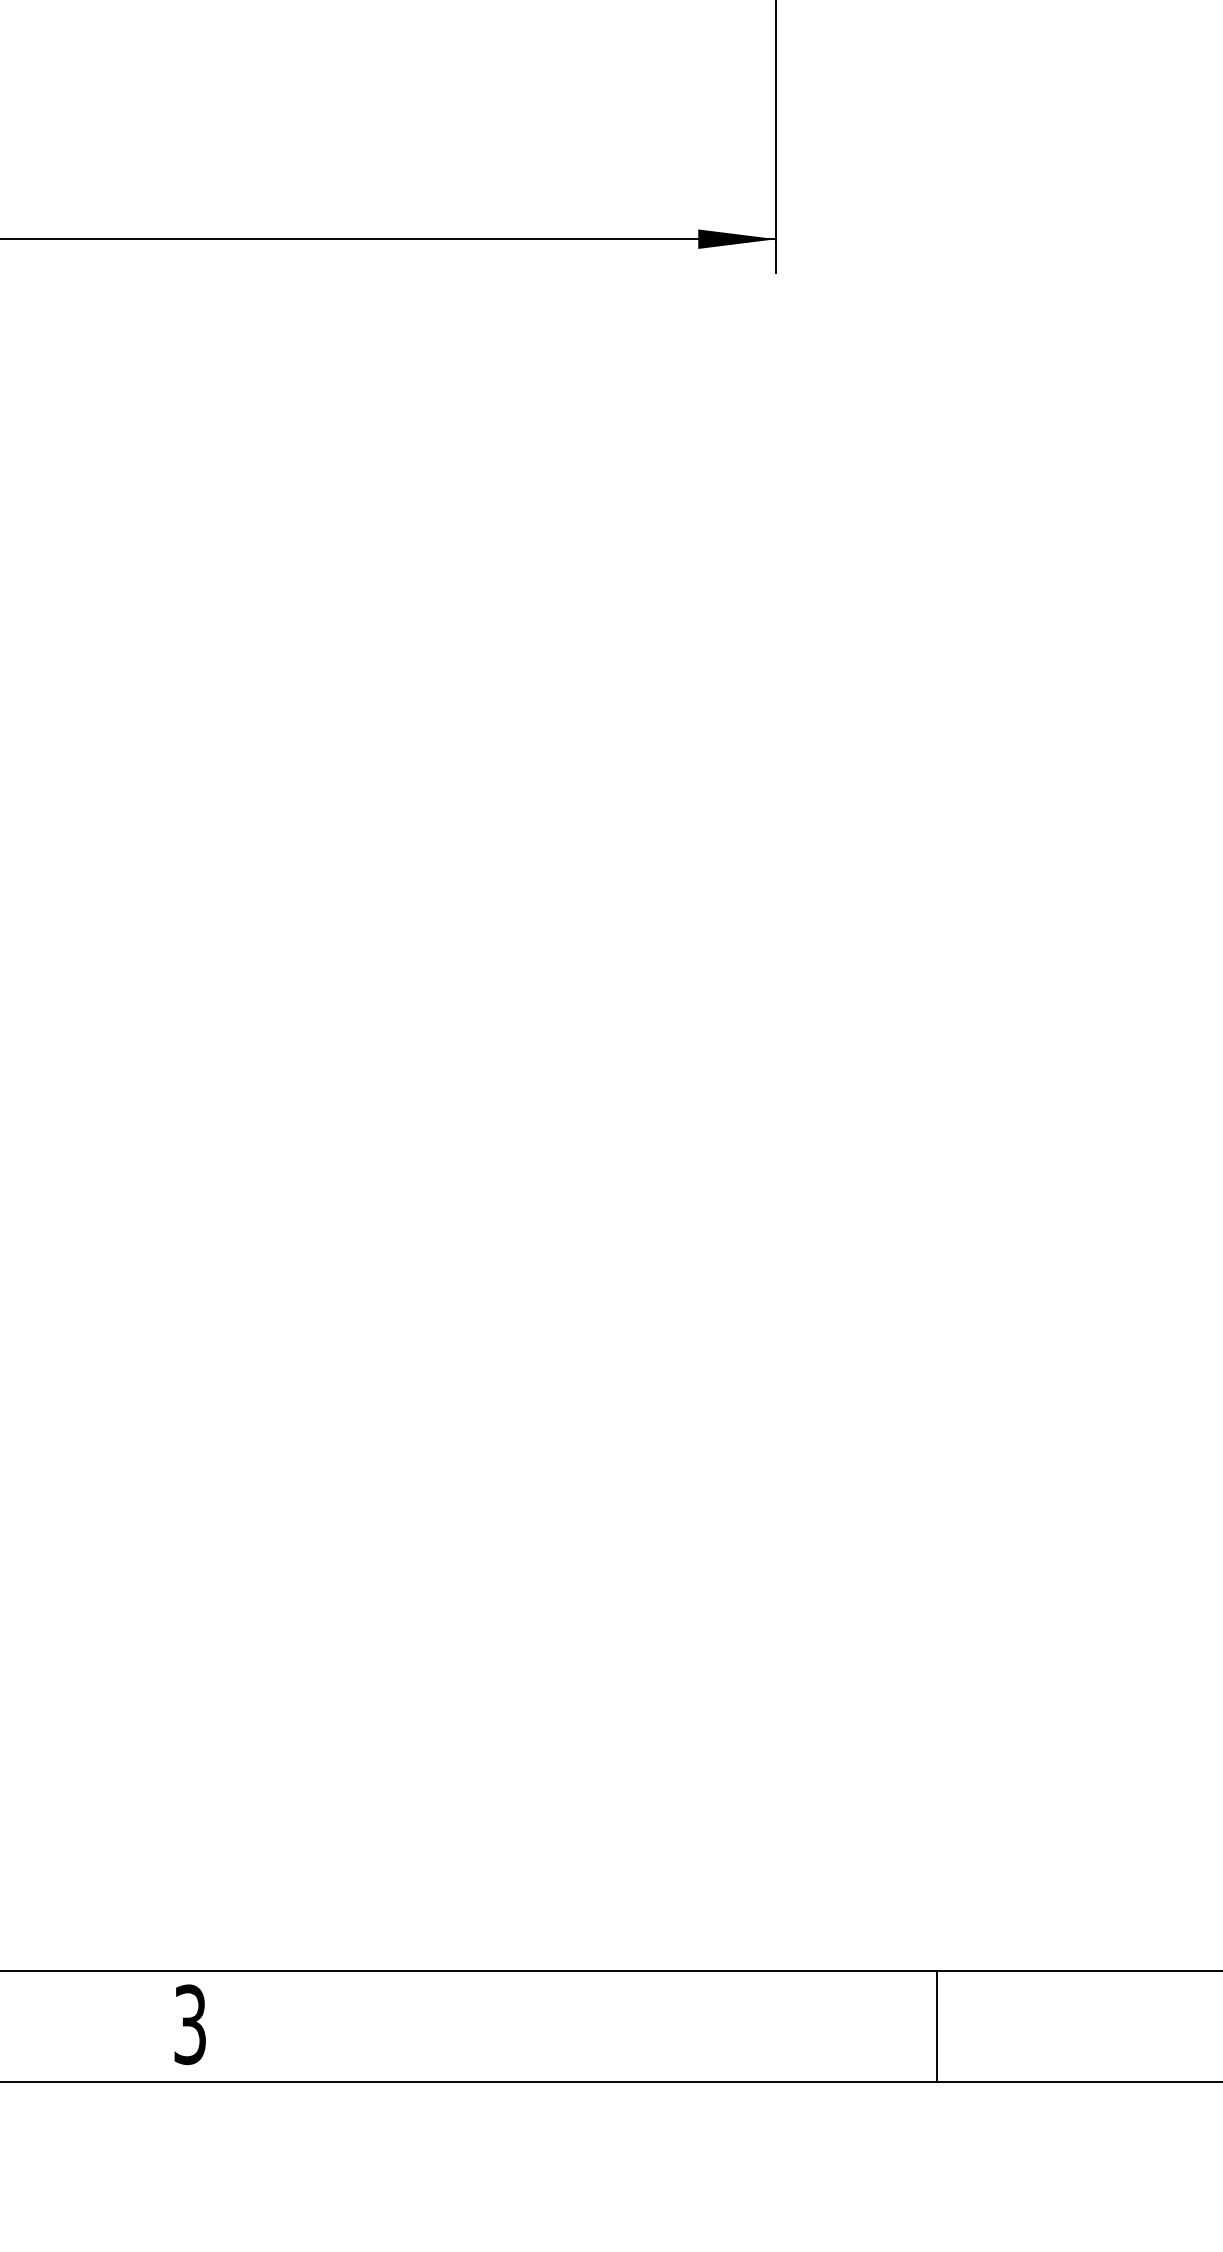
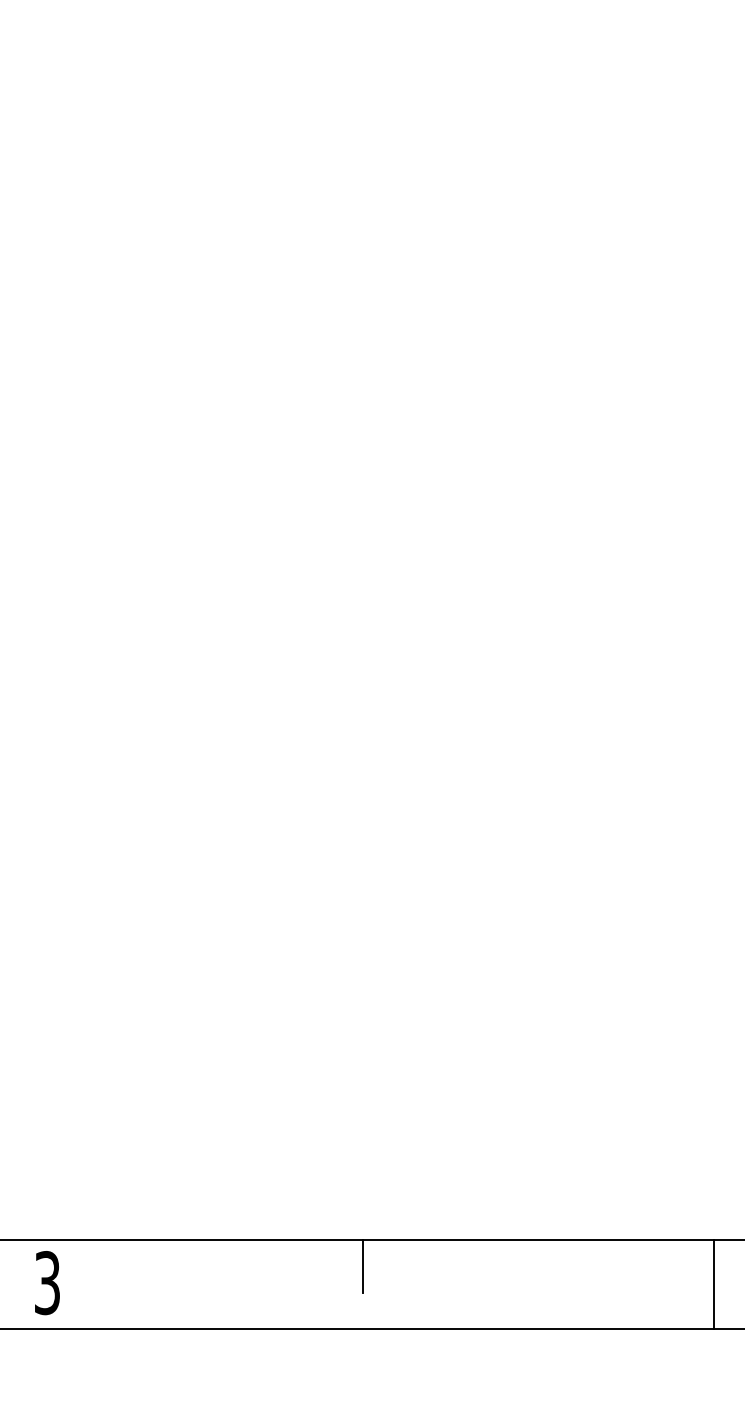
line: (538, 2003) -> (363, 1266), added
text: (189, 2024) -> (46, 1282), moved
line: (937, 2025) -> (714, 1283), moved

